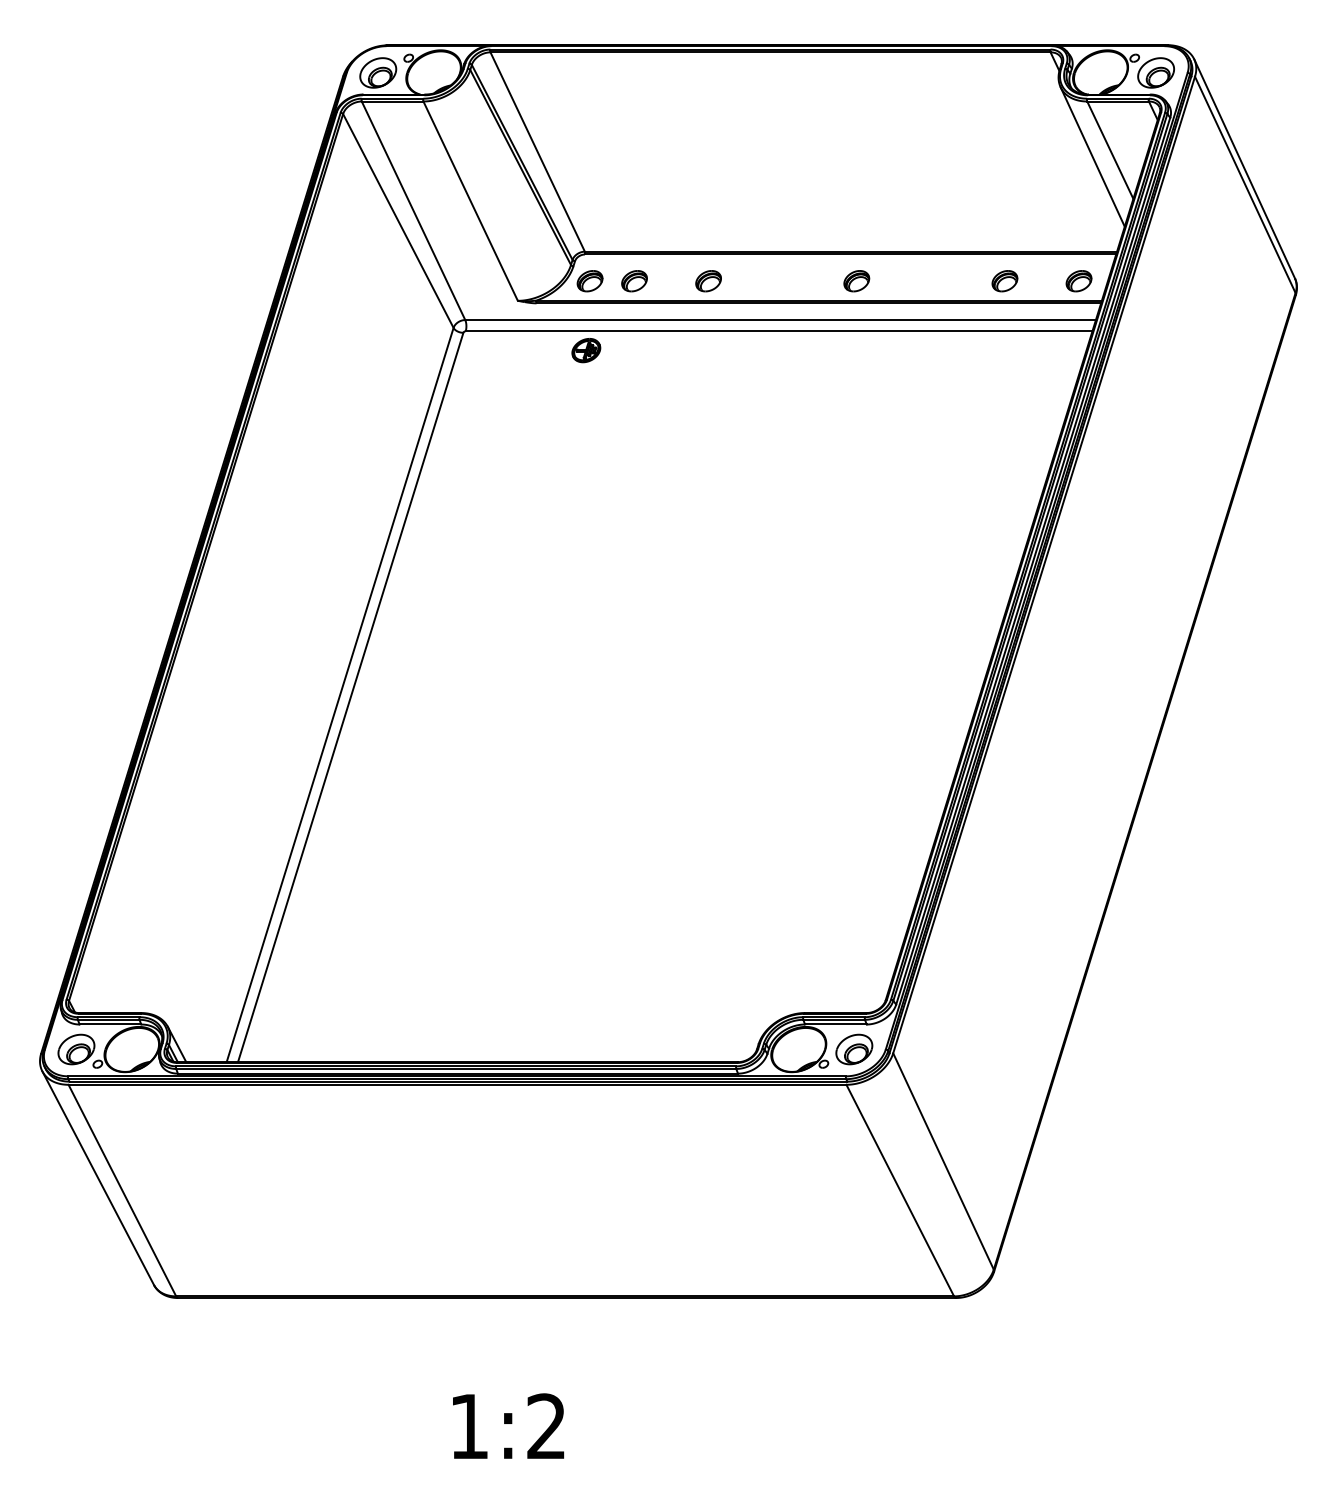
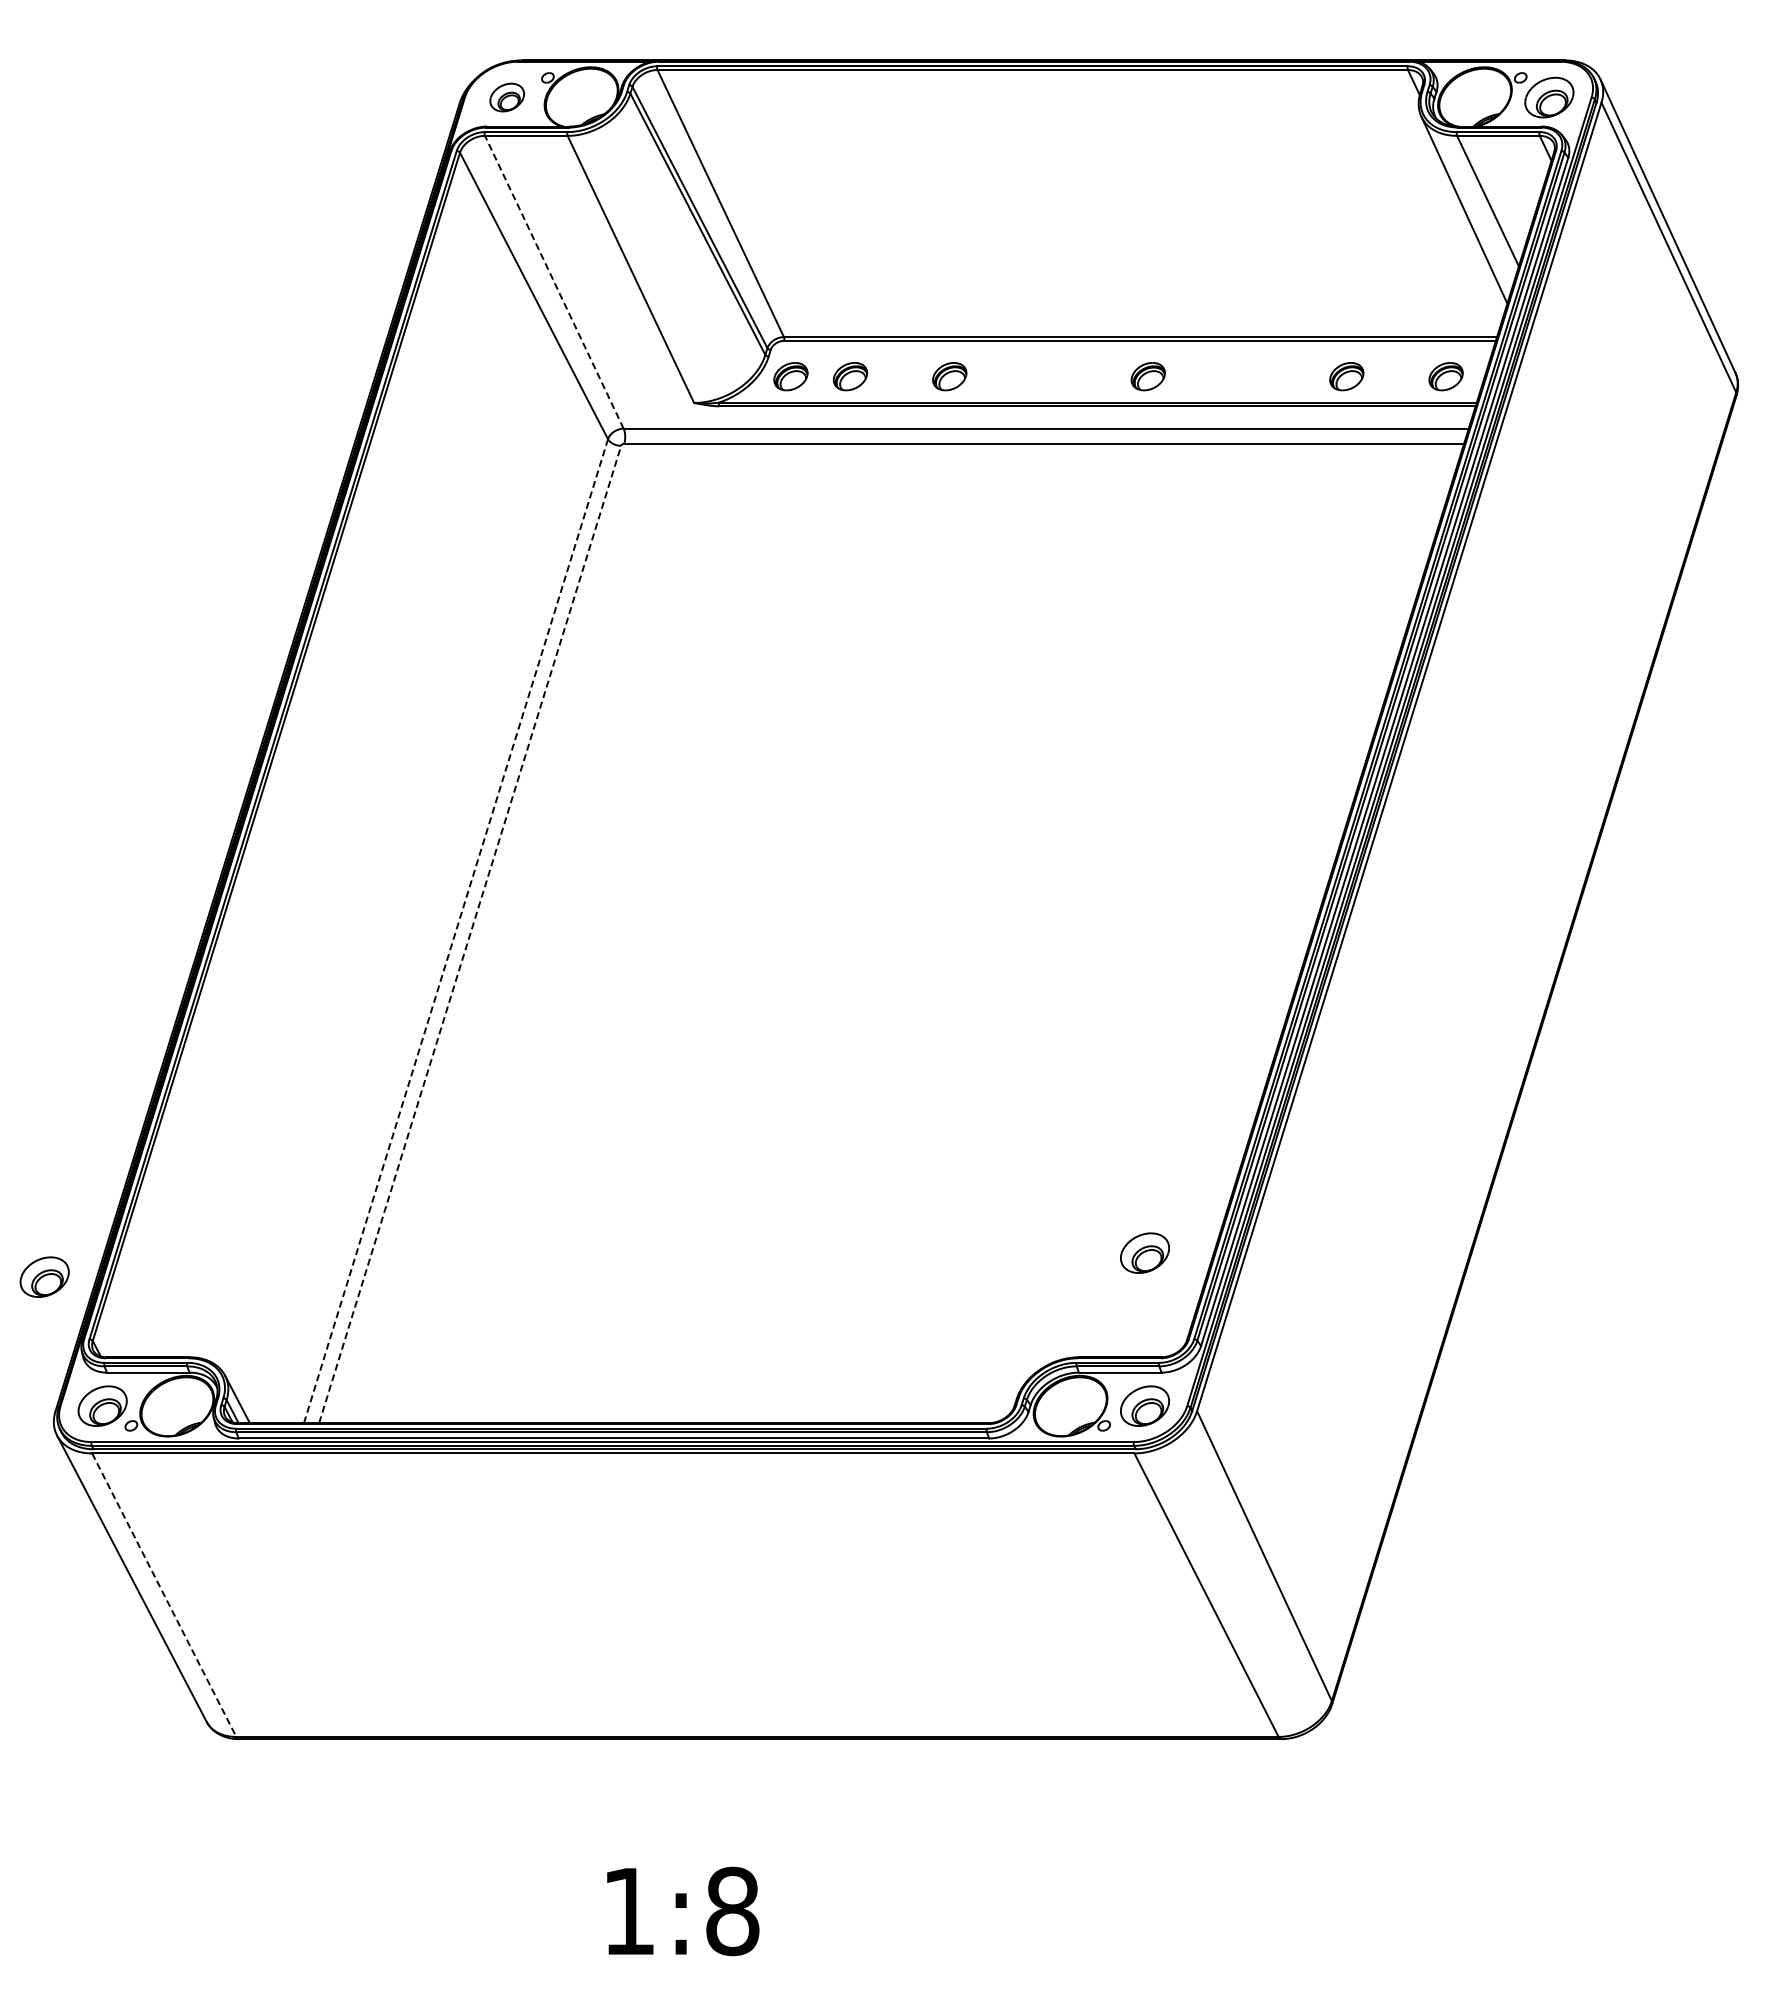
part: (378, 72) -> (507, 97), size x0.7
line: (413, 210) -> (554, 281), solid -> dashed
part: (586, 350) -> (785, 469), removed
line: (340, 695) -> (456, 931), solid -> dashed
line: (350, 697) -> (470, 934), solid -> dashed
part: (853, 934) -> (1144, 1252), added
part: (33, 952) -> (44, 1276), added
line: (122, 1190) -> (164, 1595), solid -> dashed
text: (546, 1426) -> (732, 1911), 1:2 -> 1:8

